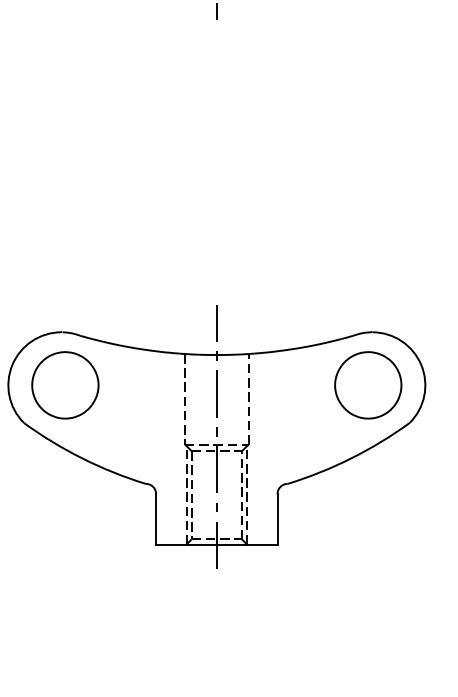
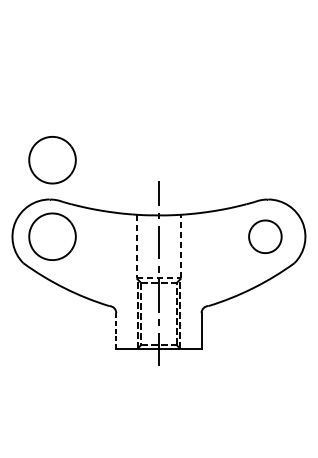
part: (65, 276) -> (52, 160), added
part: (368, 385) -> (265, 236), size x0.7
line: (156, 519) -> (116, 331), solid -> dashed

